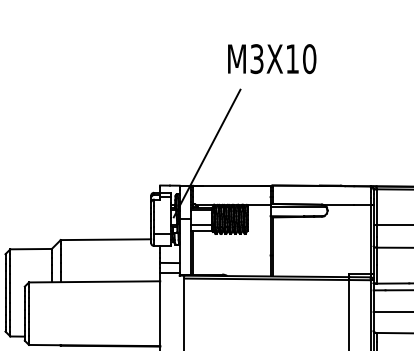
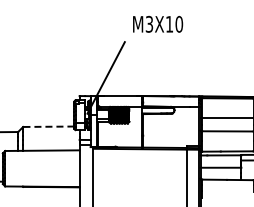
text: (272, 57) -> (158, 23), moved
line: (105, 239) -> (48, 126), solid -> dashed

